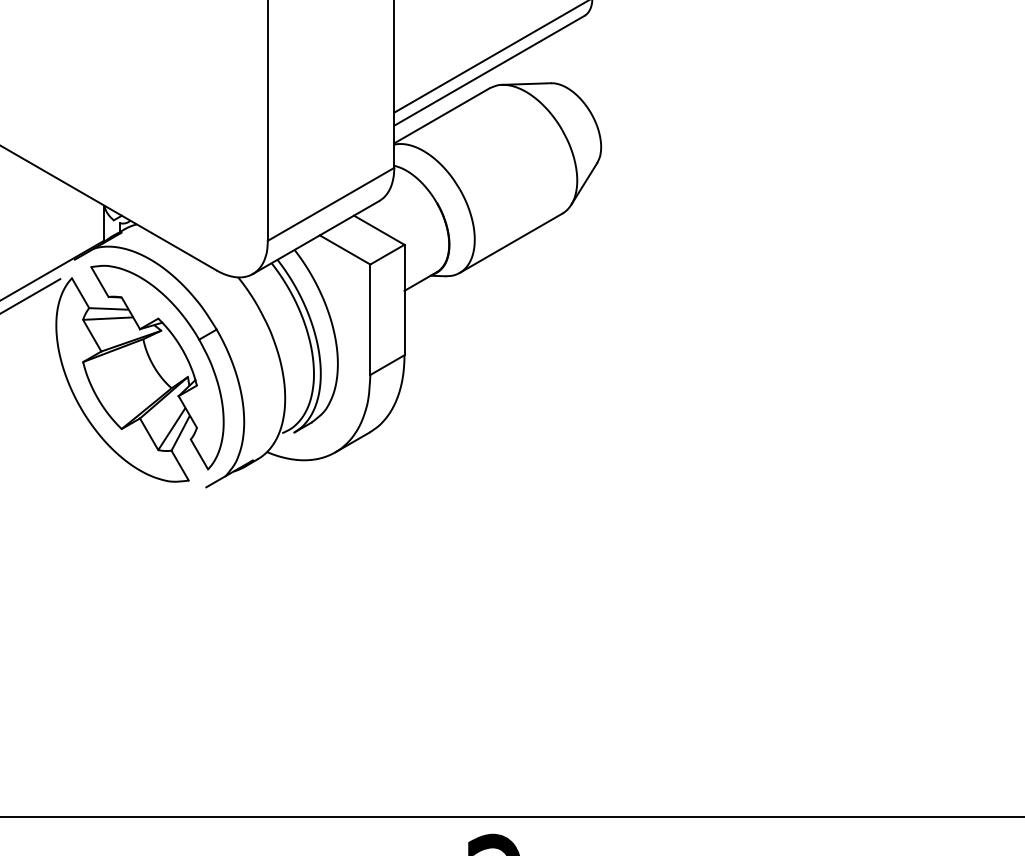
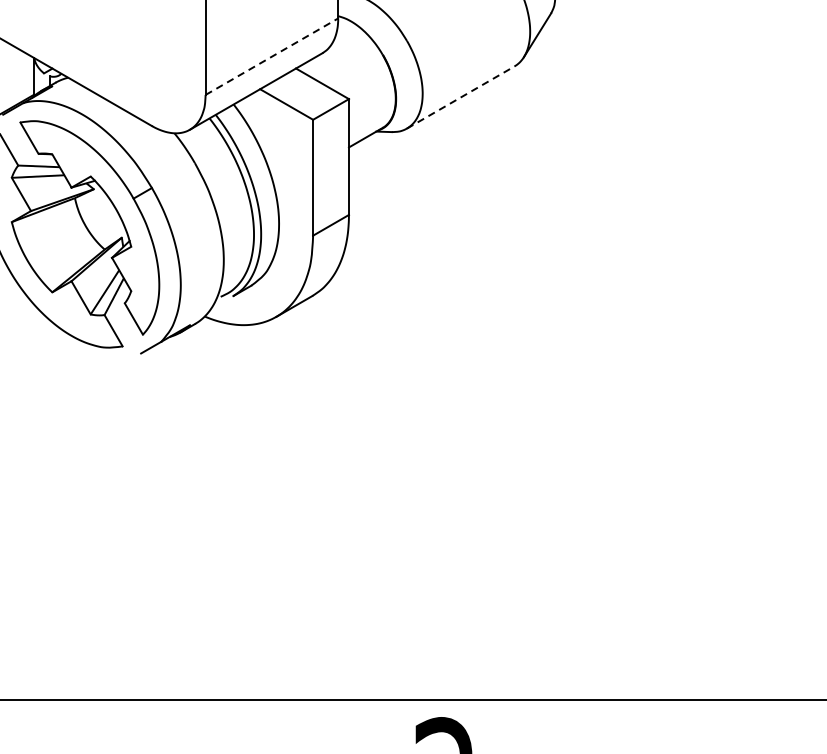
line: (331, 204) -> (272, 56), solid -> dashed
line: (511, 243) -> (461, 97), solid -> dashed

